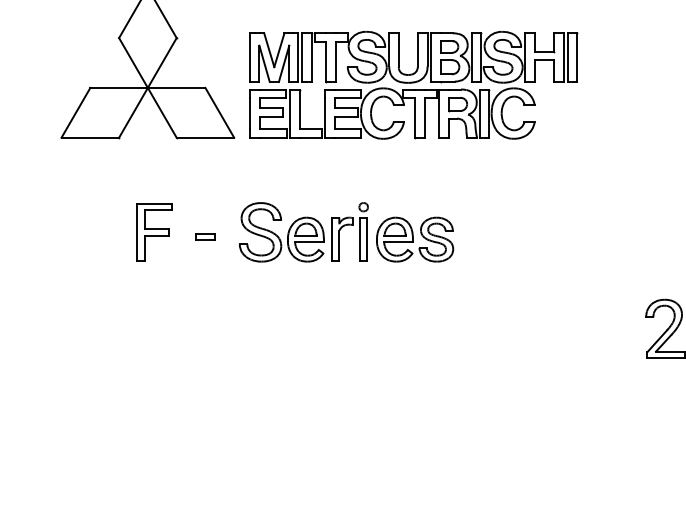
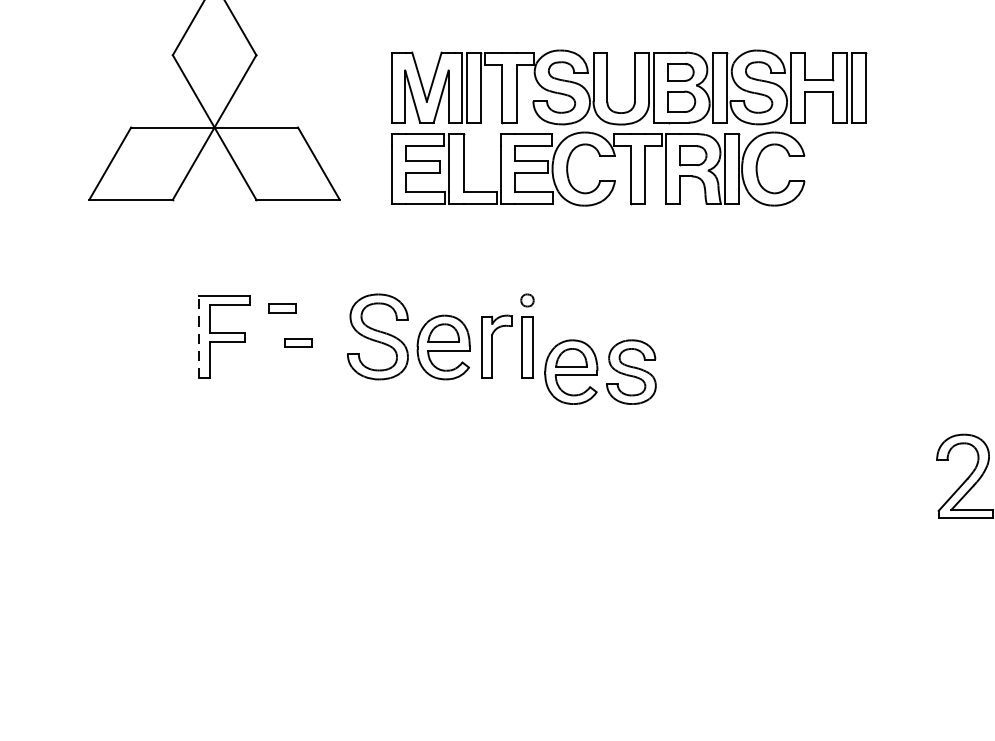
part: (413, 85) -> (628, 128), moved
part: (194, 212) -> (282, 308), added
line: (137, 231) -> (199, 335), solid -> dashed
part: (415, 239) -> (601, 371), moved

